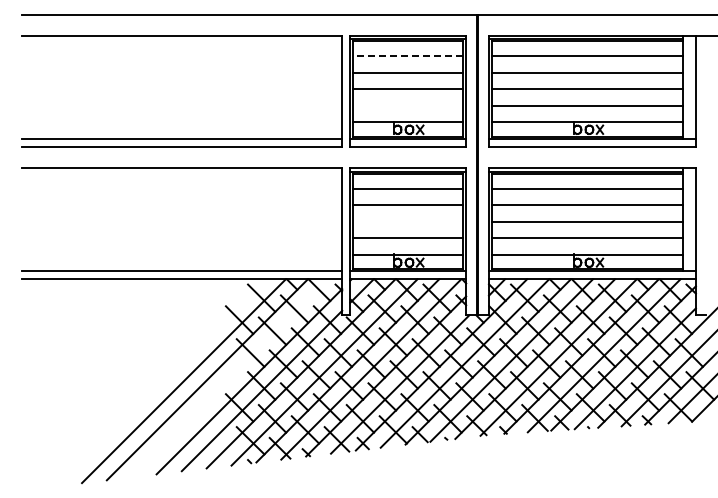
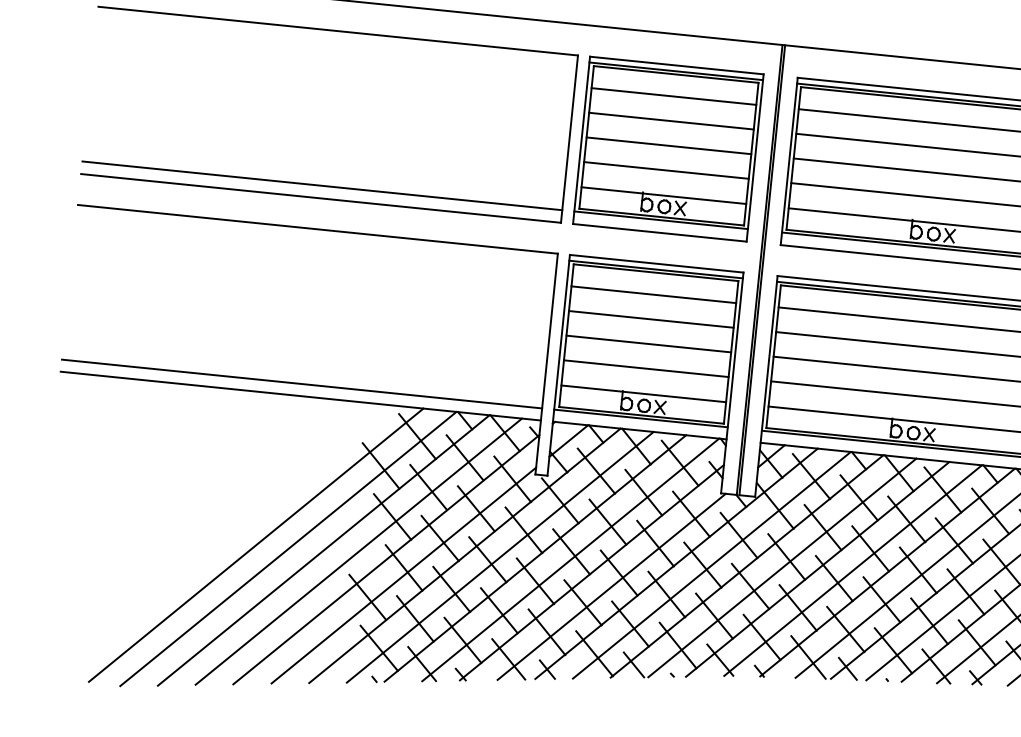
line: (408, 56) -> (674, 96), dashed -> solid
line: (408, 105) -> (666, 170), added
line: (408, 221) -> (648, 344), added
line: (230, 378) -> (358, 552), added
line: (162, 380) -> (256, 544), added

